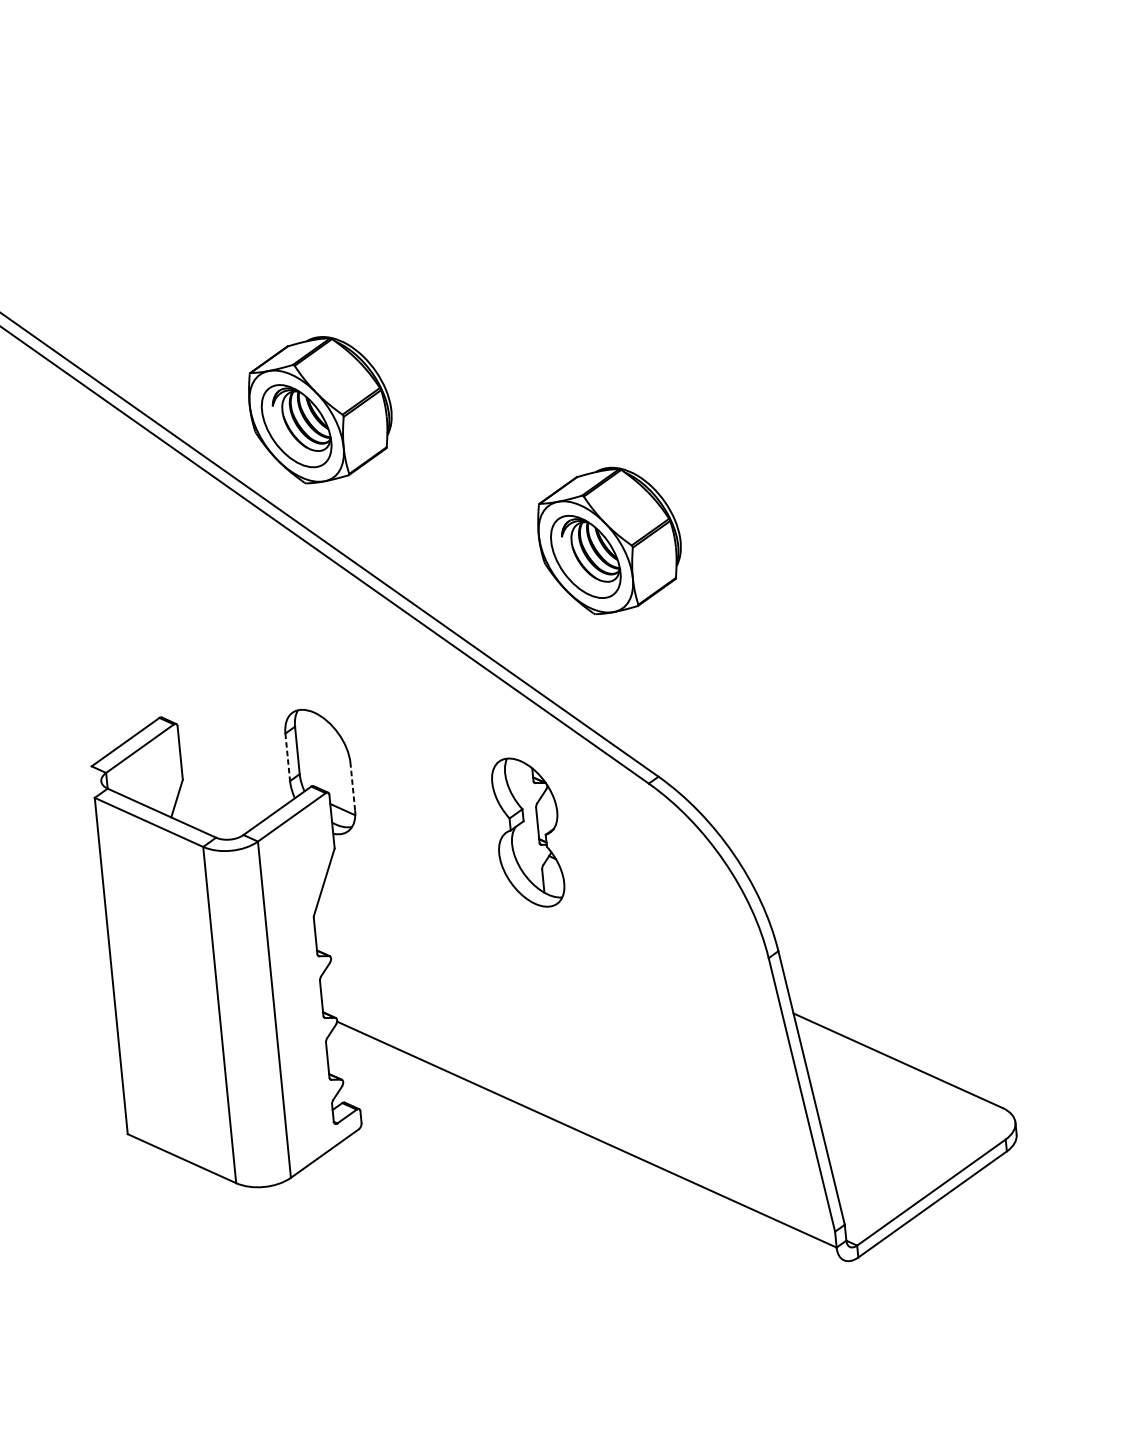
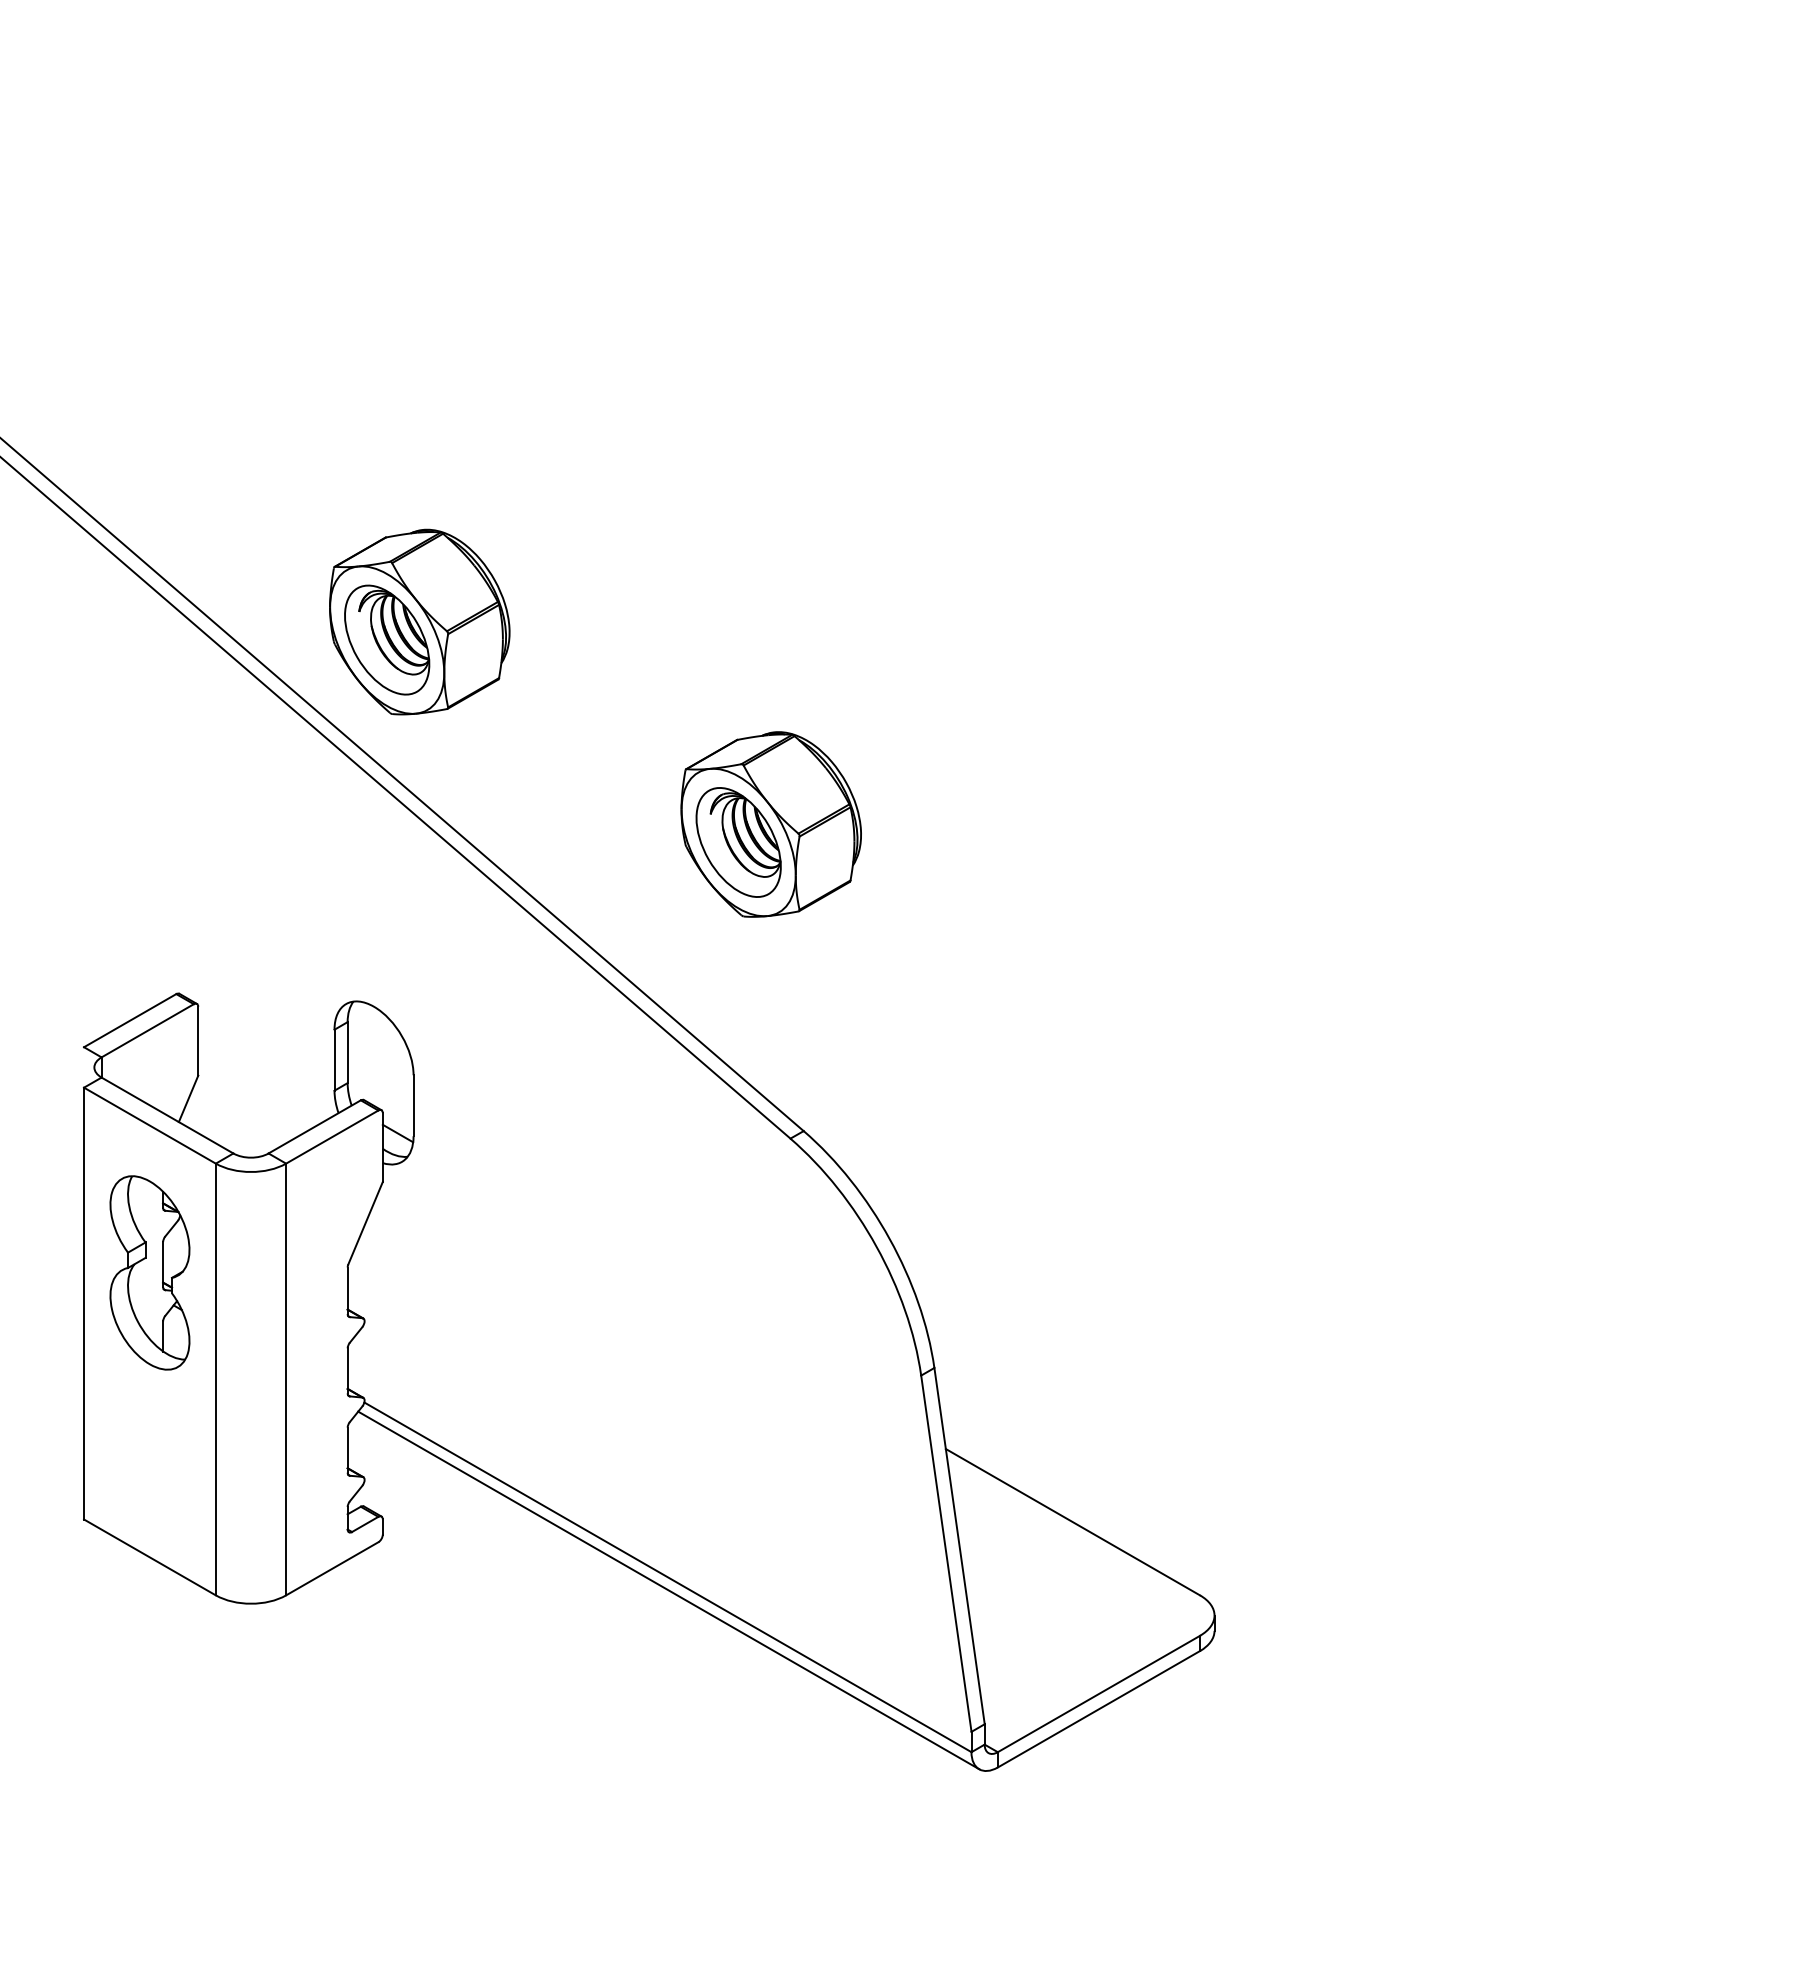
line: (287, 757) -> (334, 1060), dashed -> solid
line: (352, 786) -> (413, 1105), dashed -> solid
part: (527, 832) -> (149, 1272), moved
line: (588, 1144) -> (668, 1590), added

